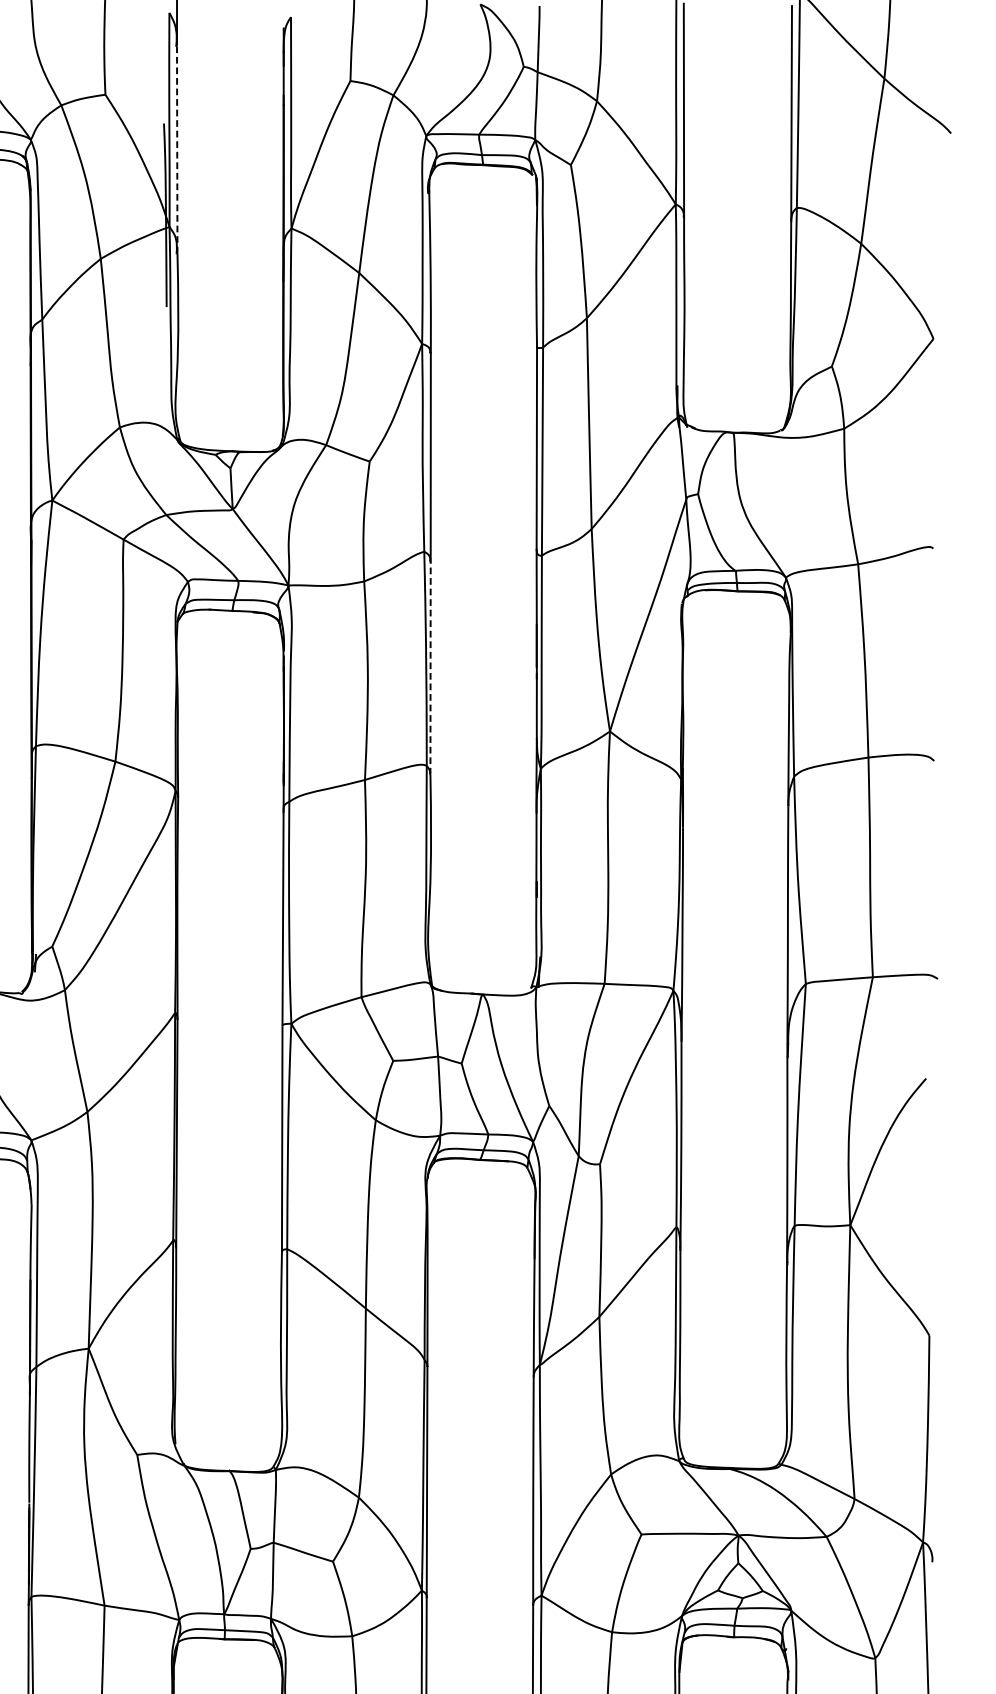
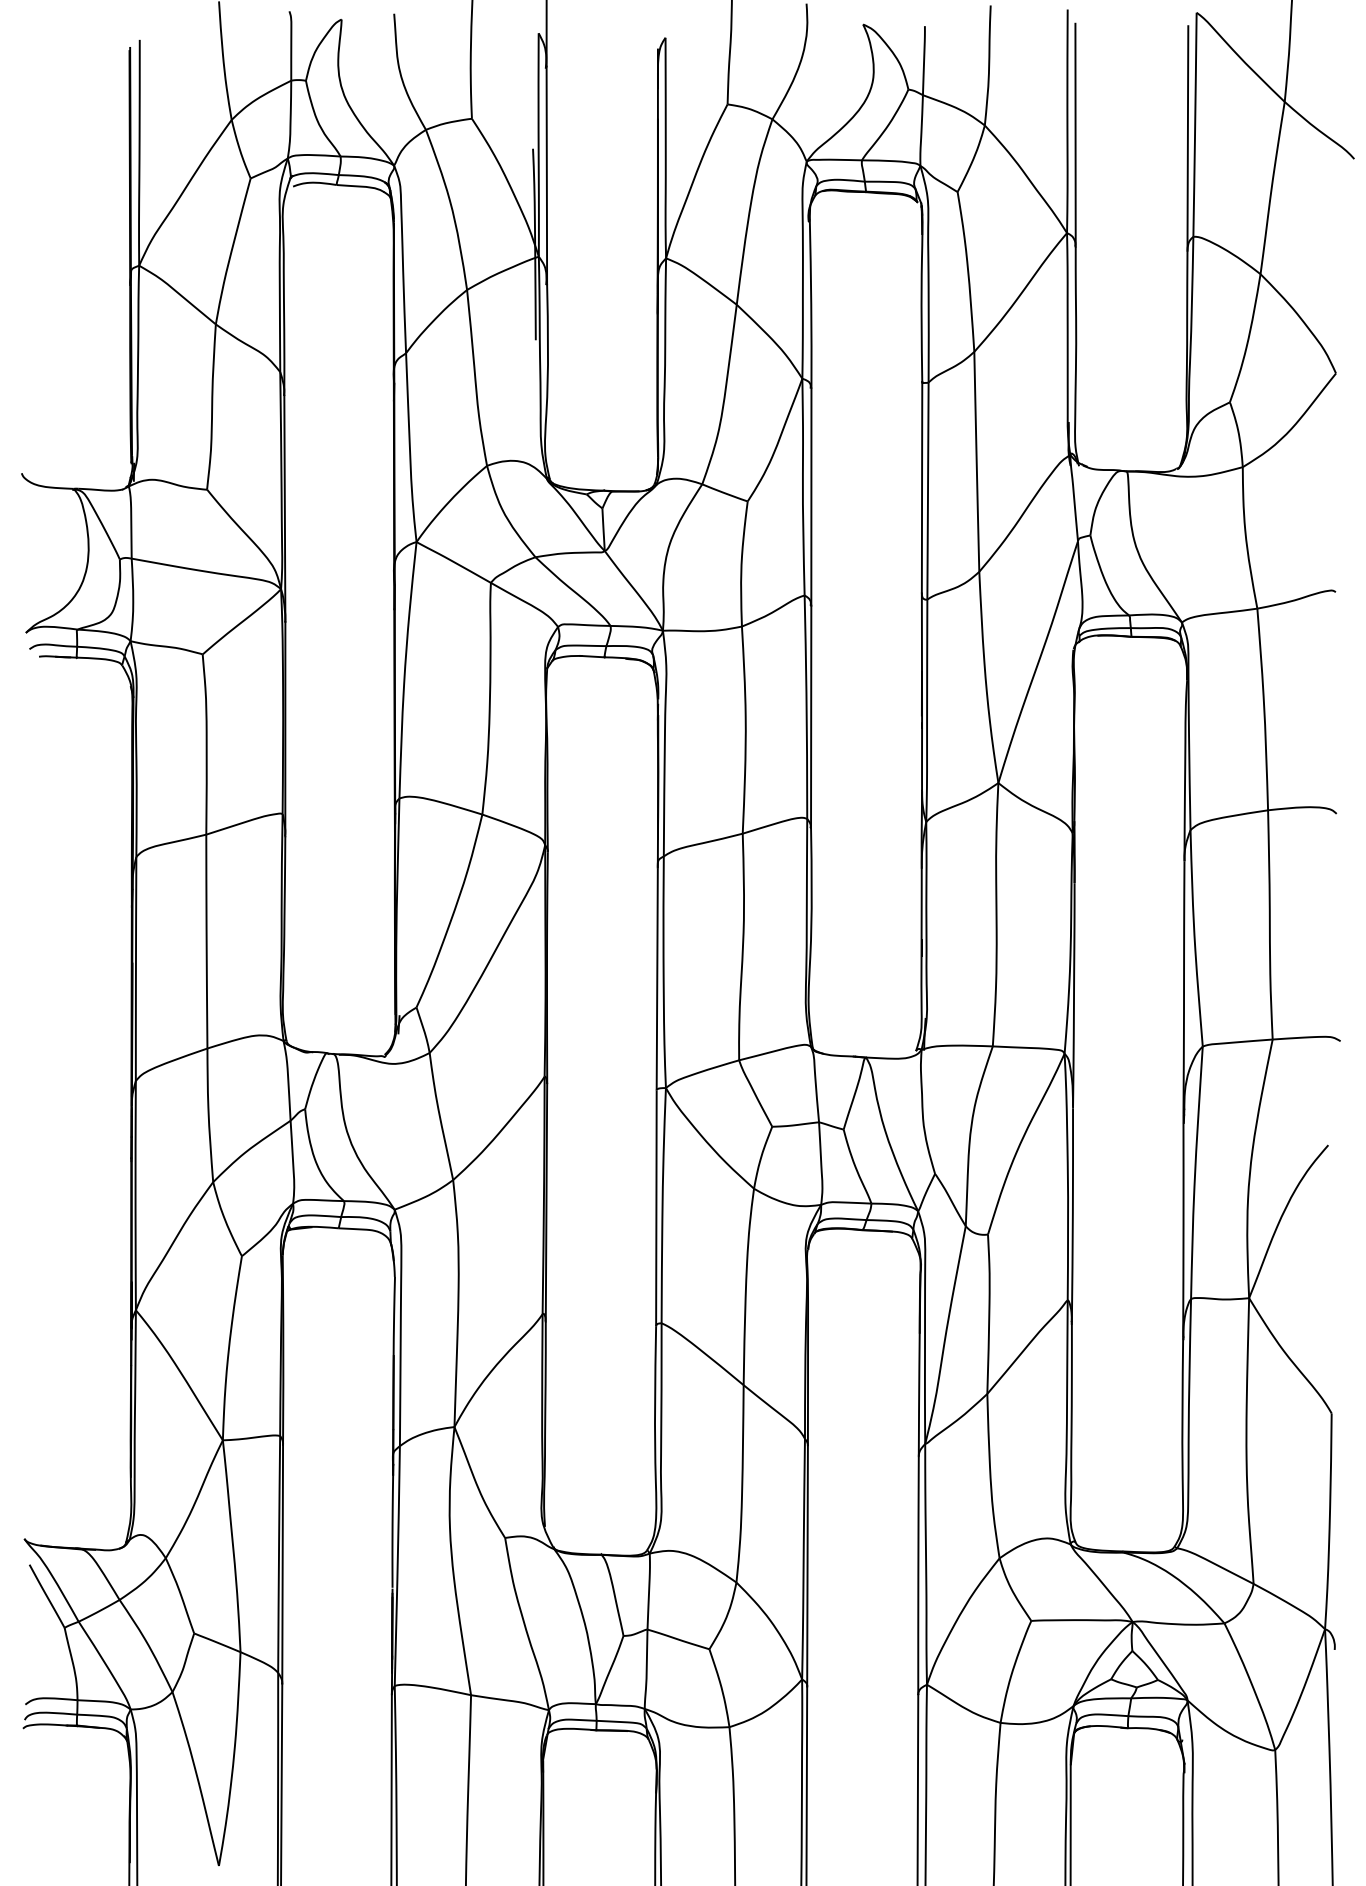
line: (176, 149) -> (546, 175), dashed -> solid
line: (430, 667) -> (811, 716), dashed -> solid

